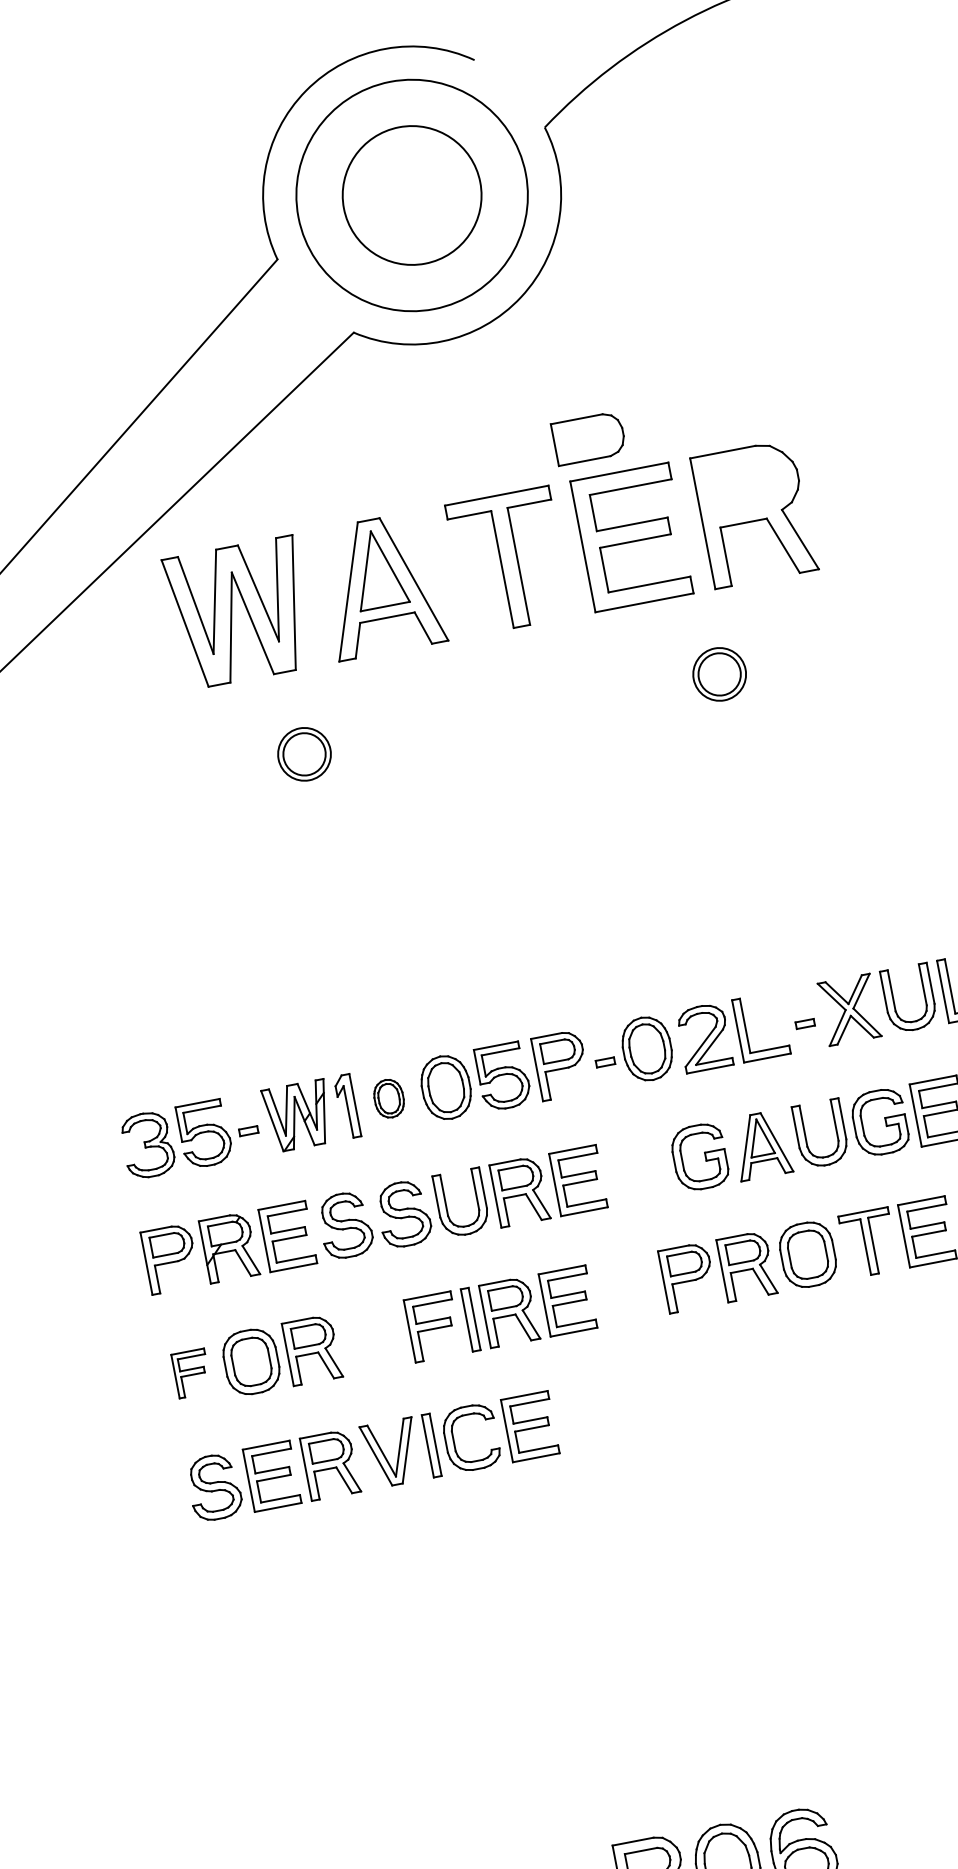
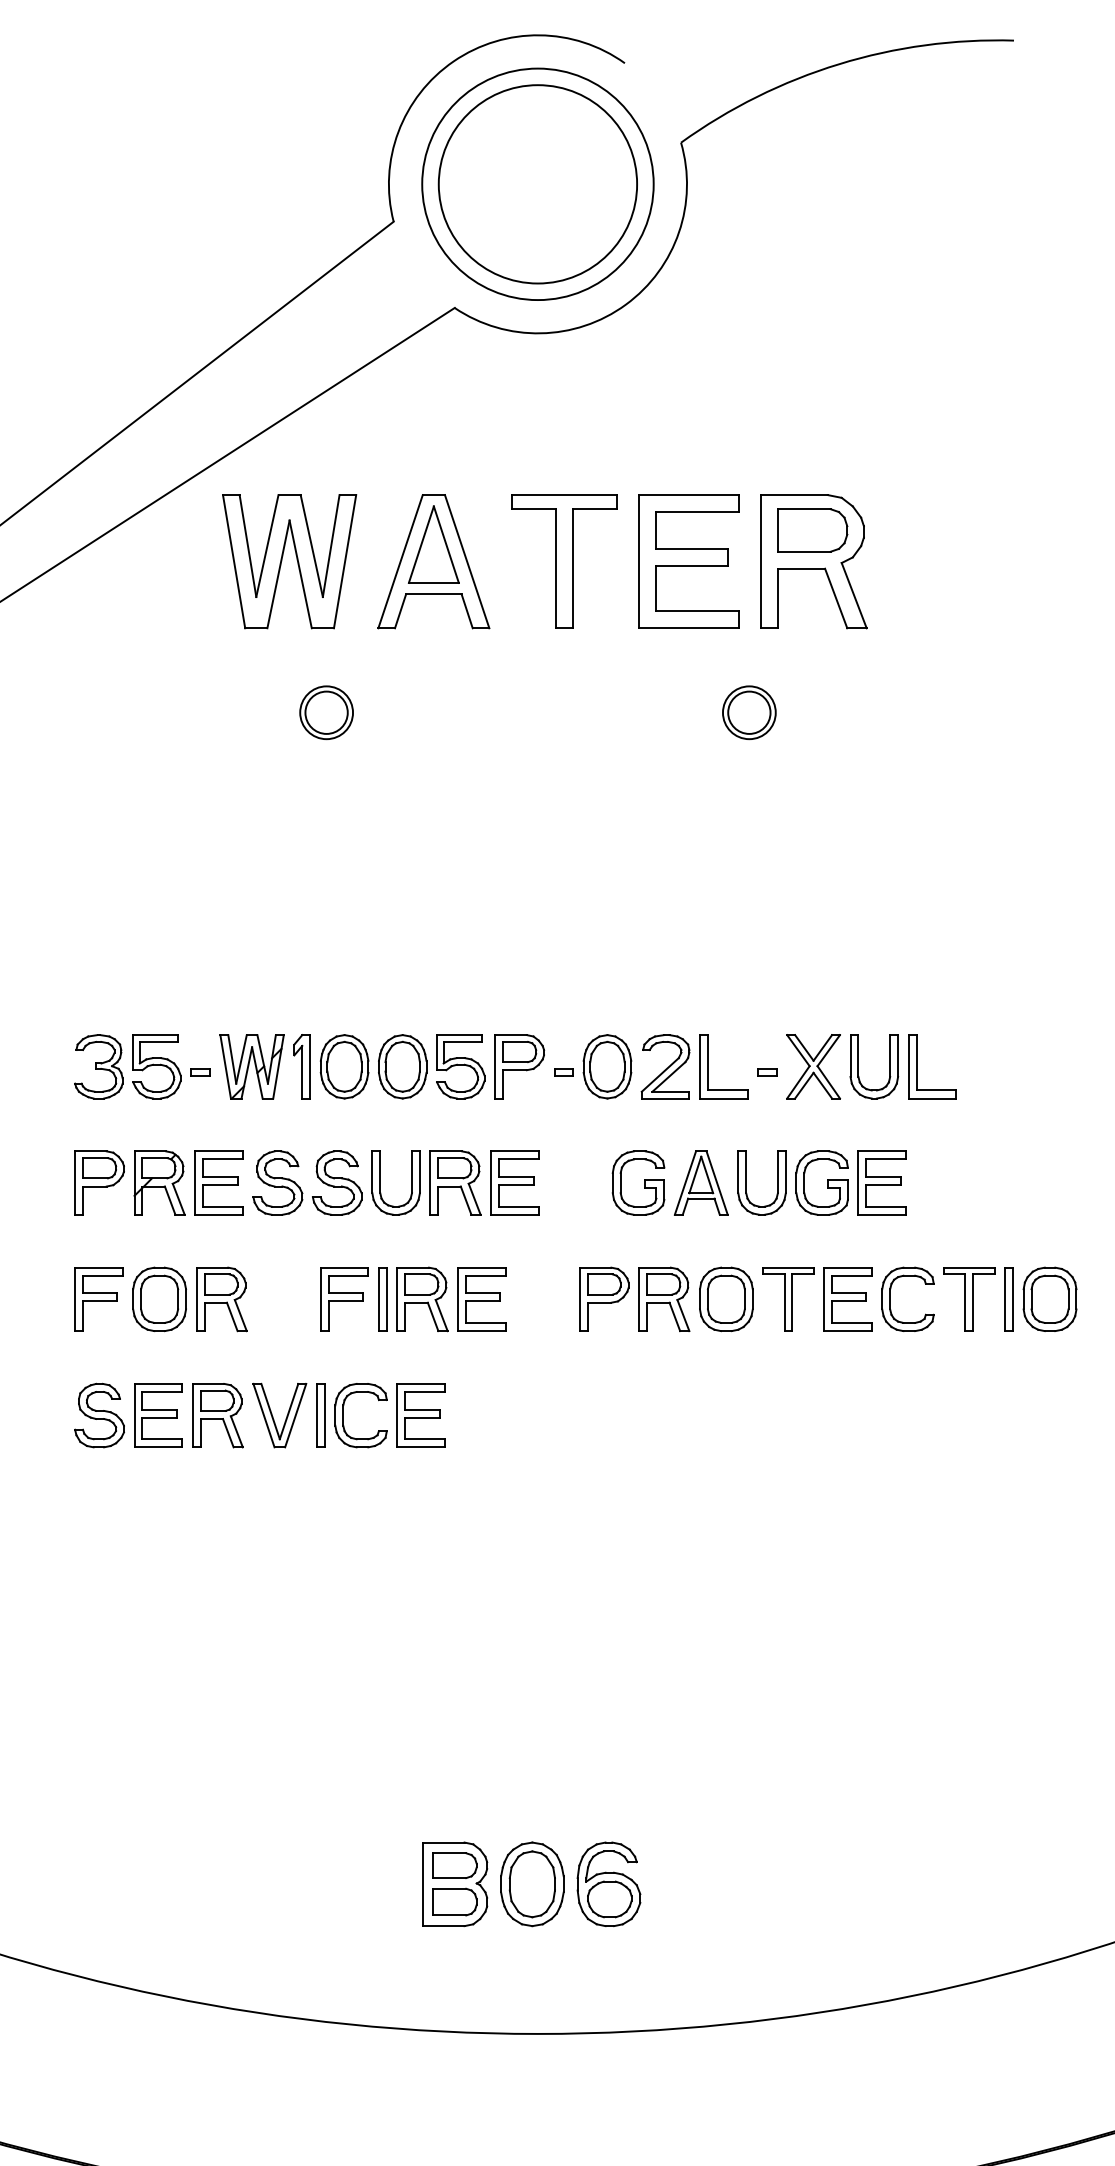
circle: (411, 195) -> (537, 184), size x1.43
part: (588, 438) -> (812, 530), moved
part: (388, 1098) -> (344, 1066), size x1.67
part: (191, 1373) -> (98, 1299), size x1.43

